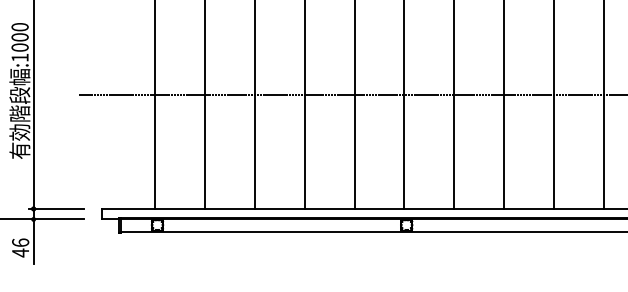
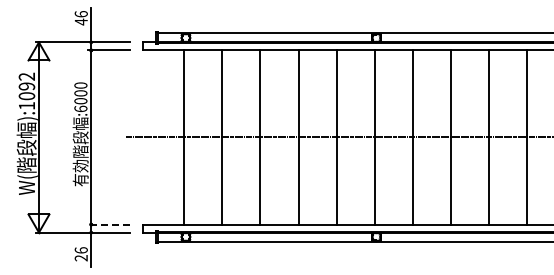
text: (19, 57) -> (80, 108), :1000 -> :6000
line: (56, 208) -> (108, 224), solid -> dashed
text: (19, 252) -> (80, 257), 46 -> 26

